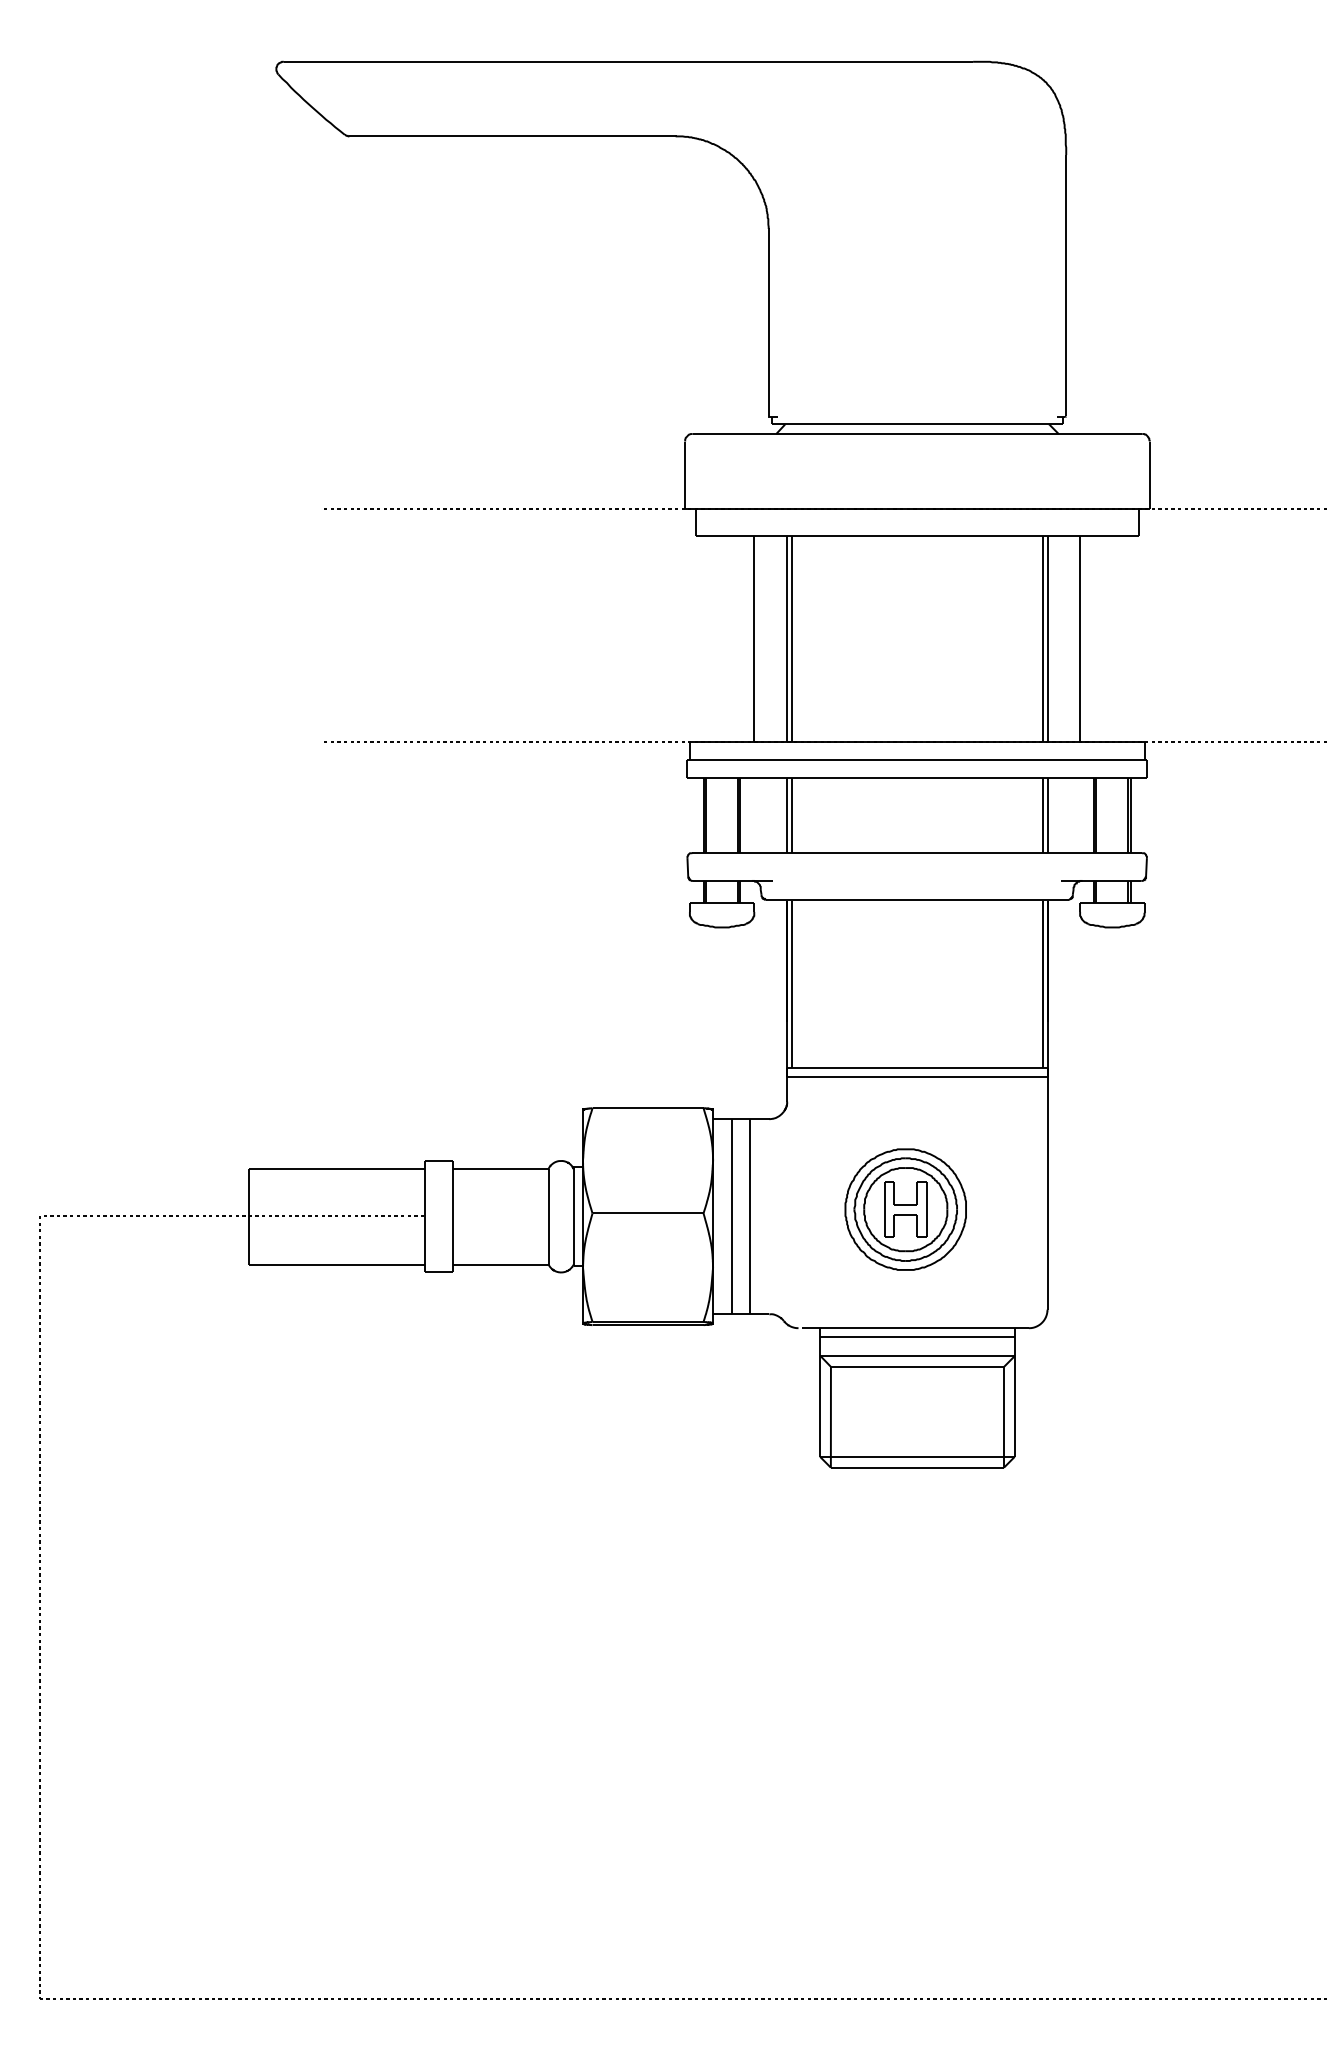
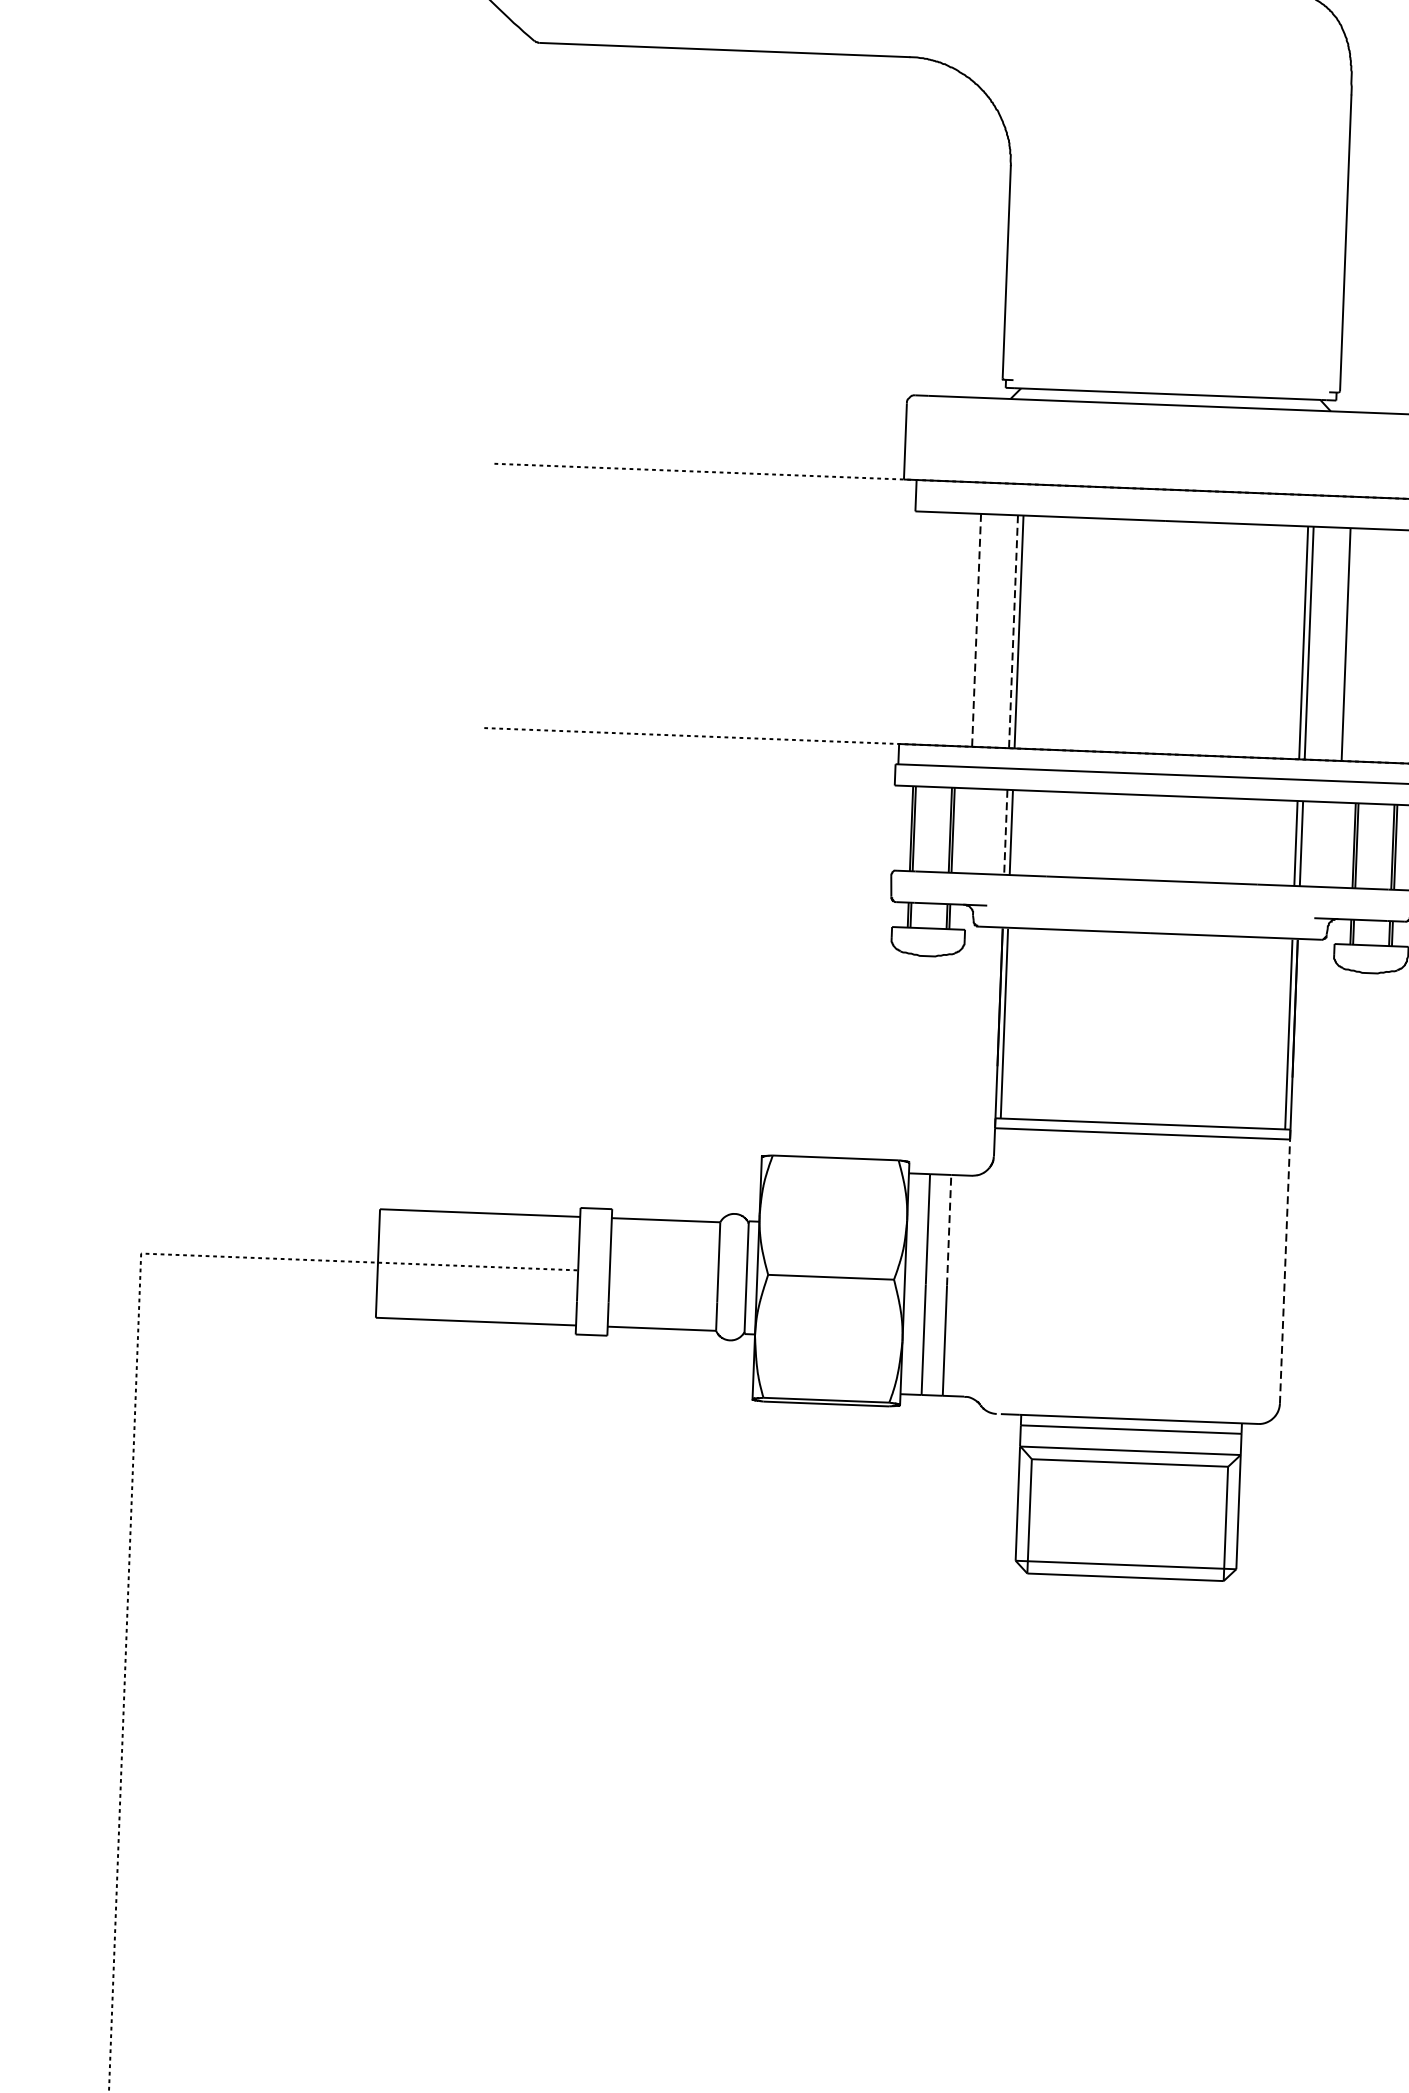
line: (754, 638) -> (976, 629), solid -> dashed
line: (786, 638) -> (1013, 631), solid -> dashed
line: (786, 816) -> (1005, 833), solid -> dashed
line: (750, 1168) -> (949, 1230), solid -> dashed
line: (1047, 1193) -> (1284, 1272), solid -> dashed
part: (905, 1209) -> (1123, 1284), removed

